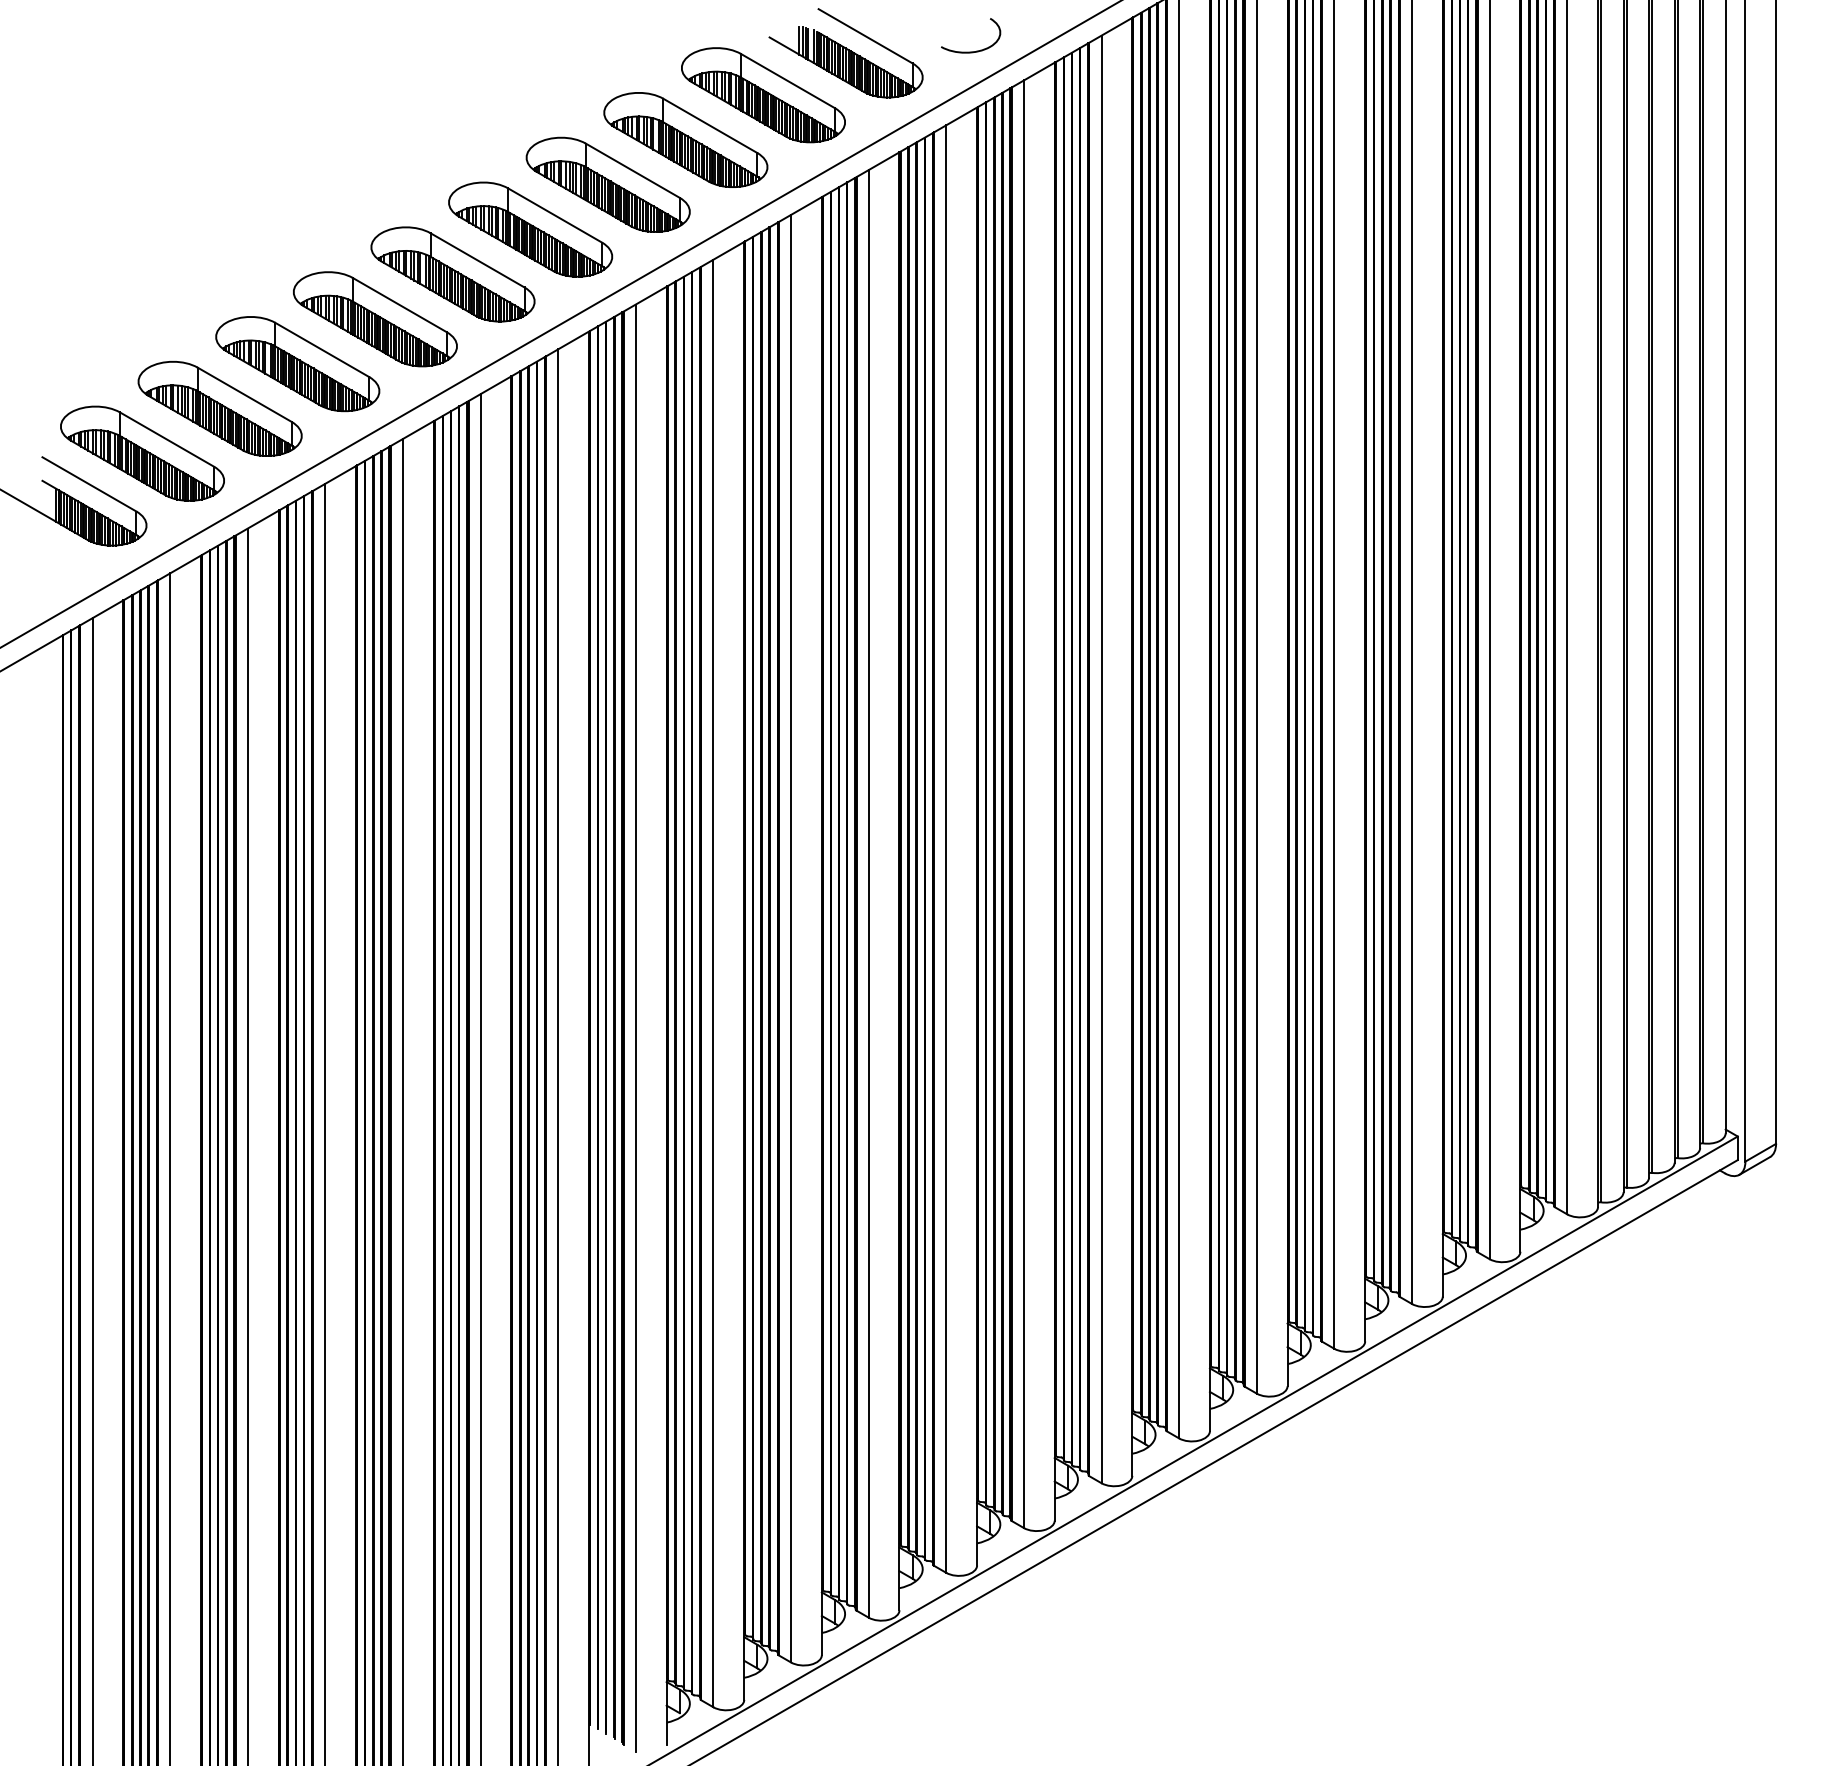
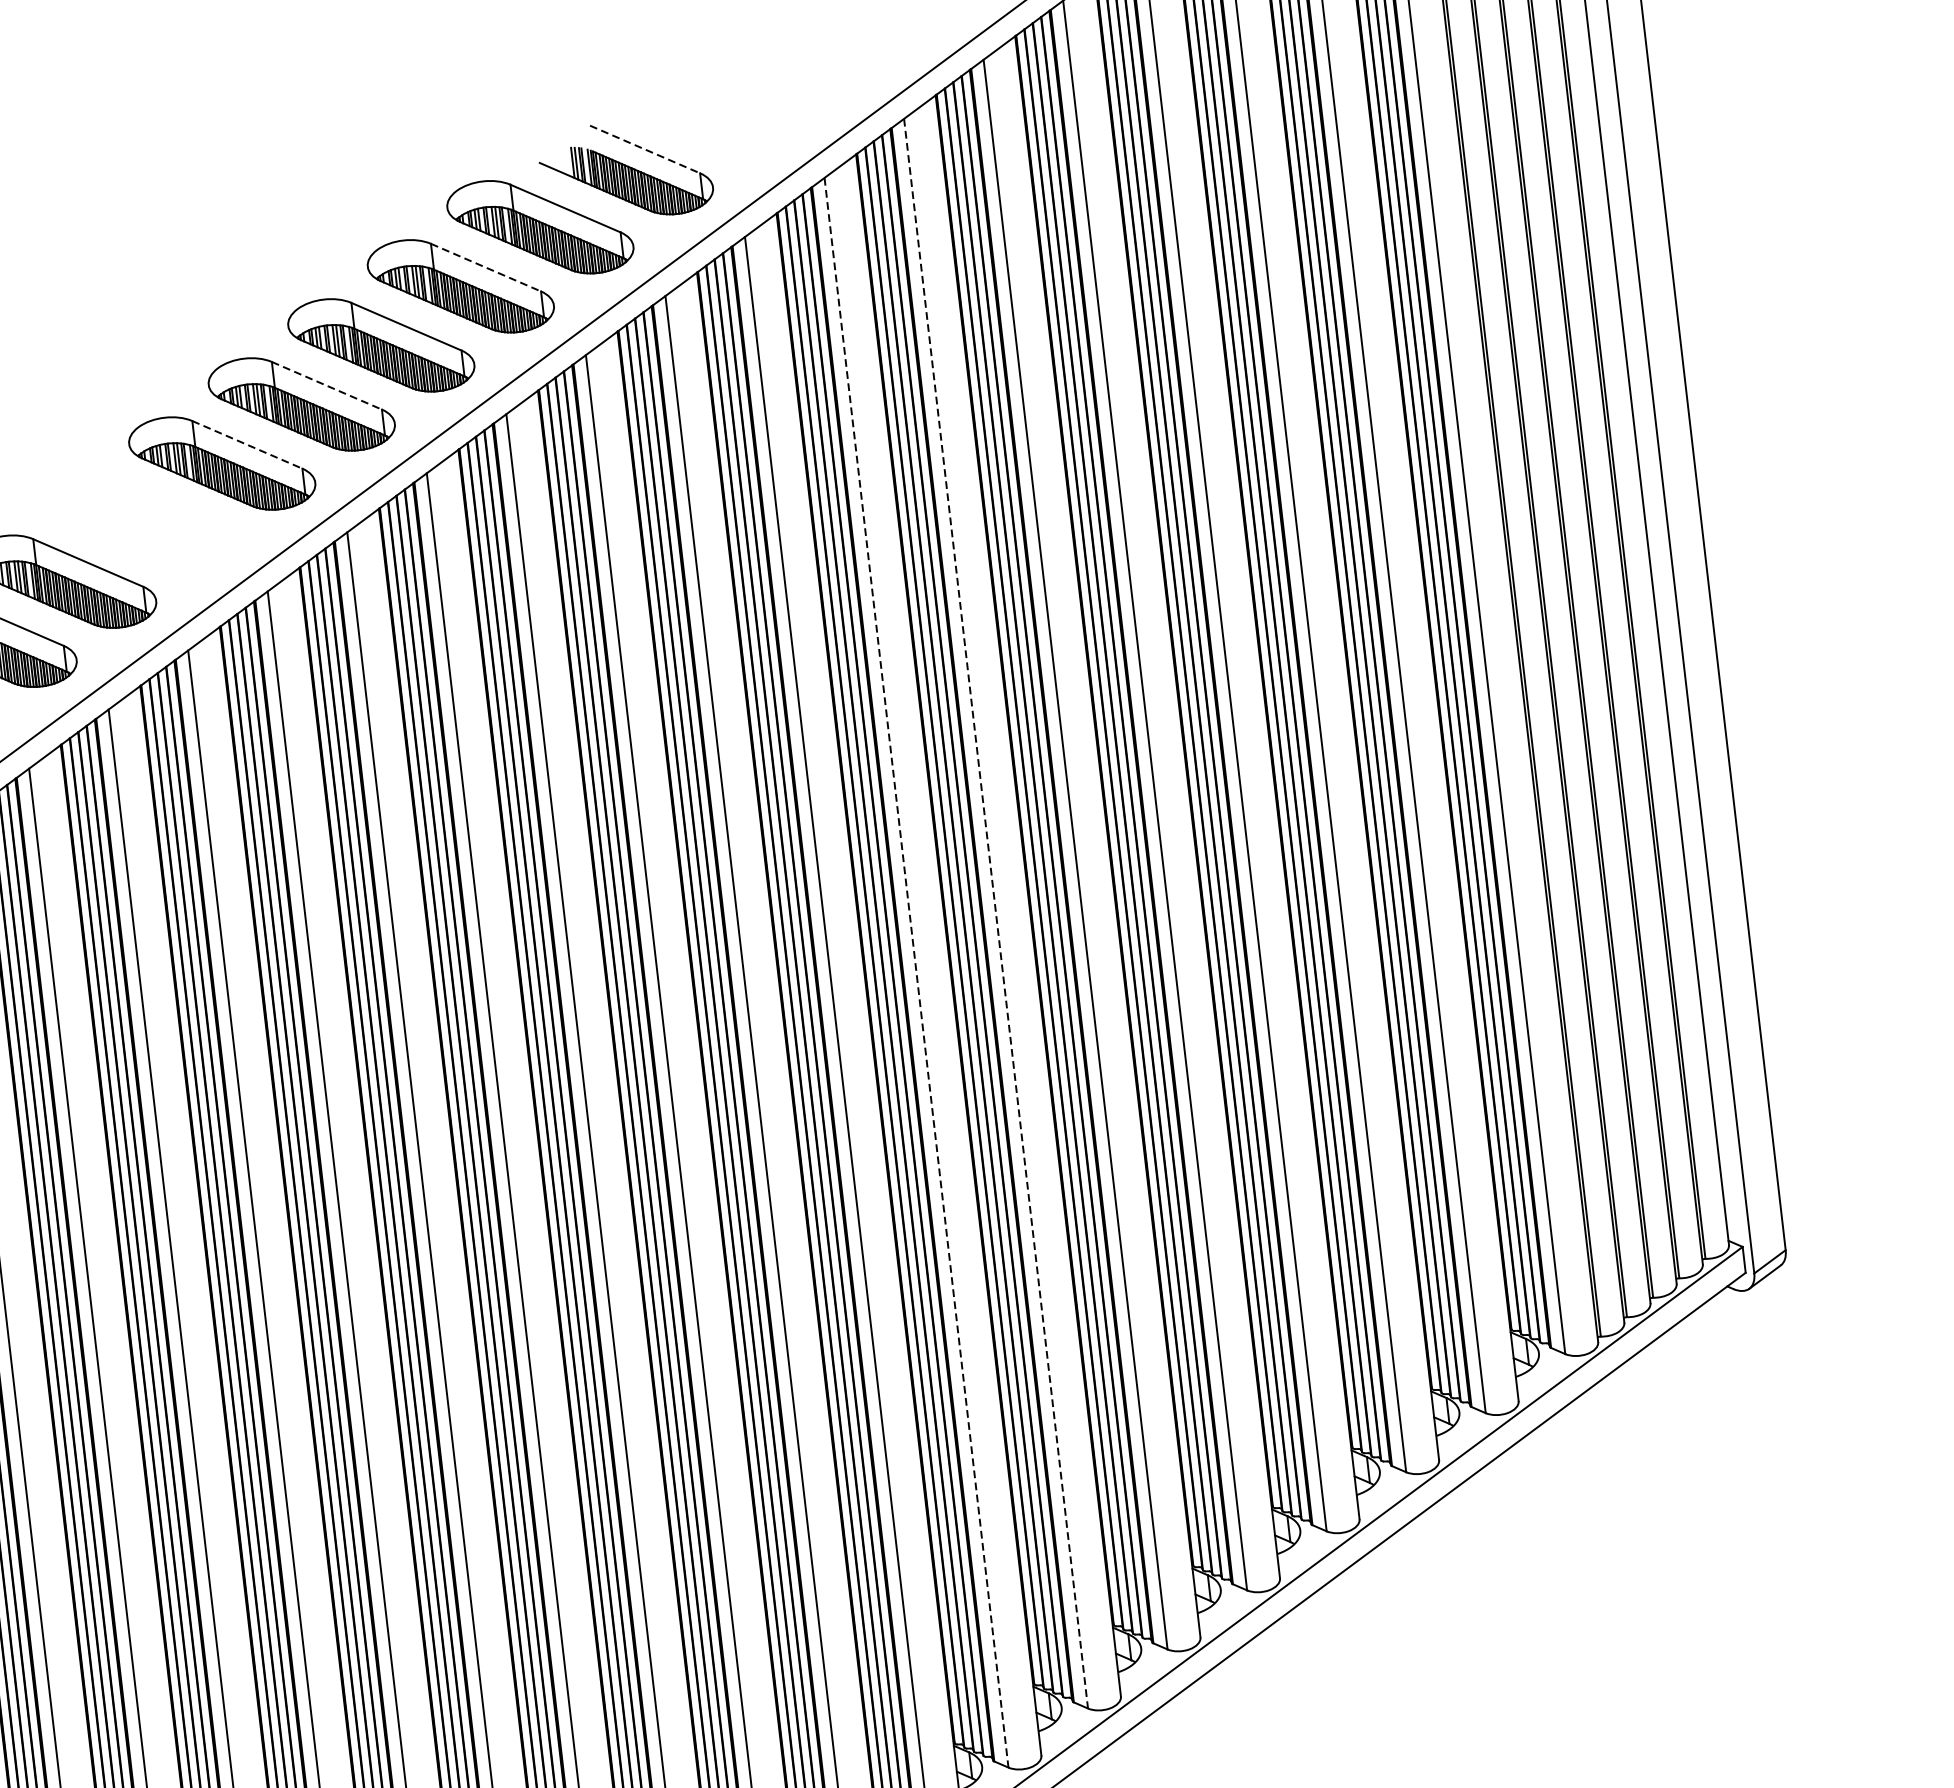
line: (866, 36) -> (646, 149), solid -> dashed
curve: (976, 50) -> (768, 151), removed
line: (710, 126) -> (486, 268), solid -> dashed
line: (555, 215) -> (327, 385), solid -> dashed
line: (477, 260) -> (247, 445), solid -> dashed
part: (375, 319) -> (142, 522), removed
line: (1101, 759) -> (996, 913), solid -> dashed
line: (1023, 804) -> (916, 973), solid -> dashed

